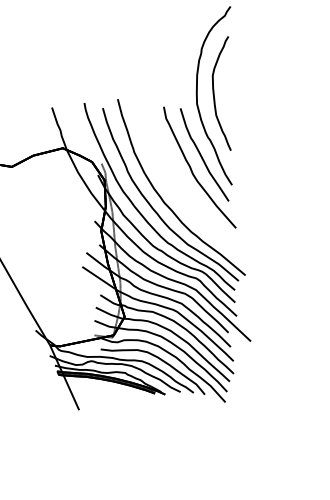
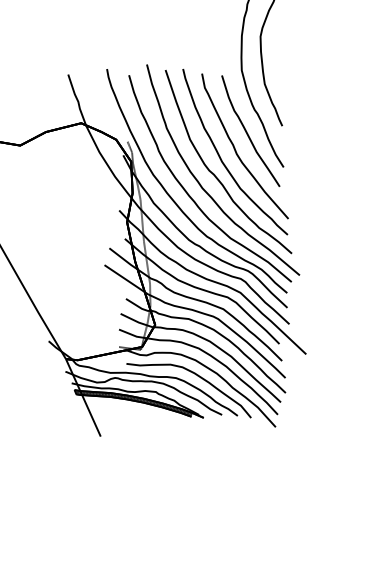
part: (185, 179) -> (227, 160), added

